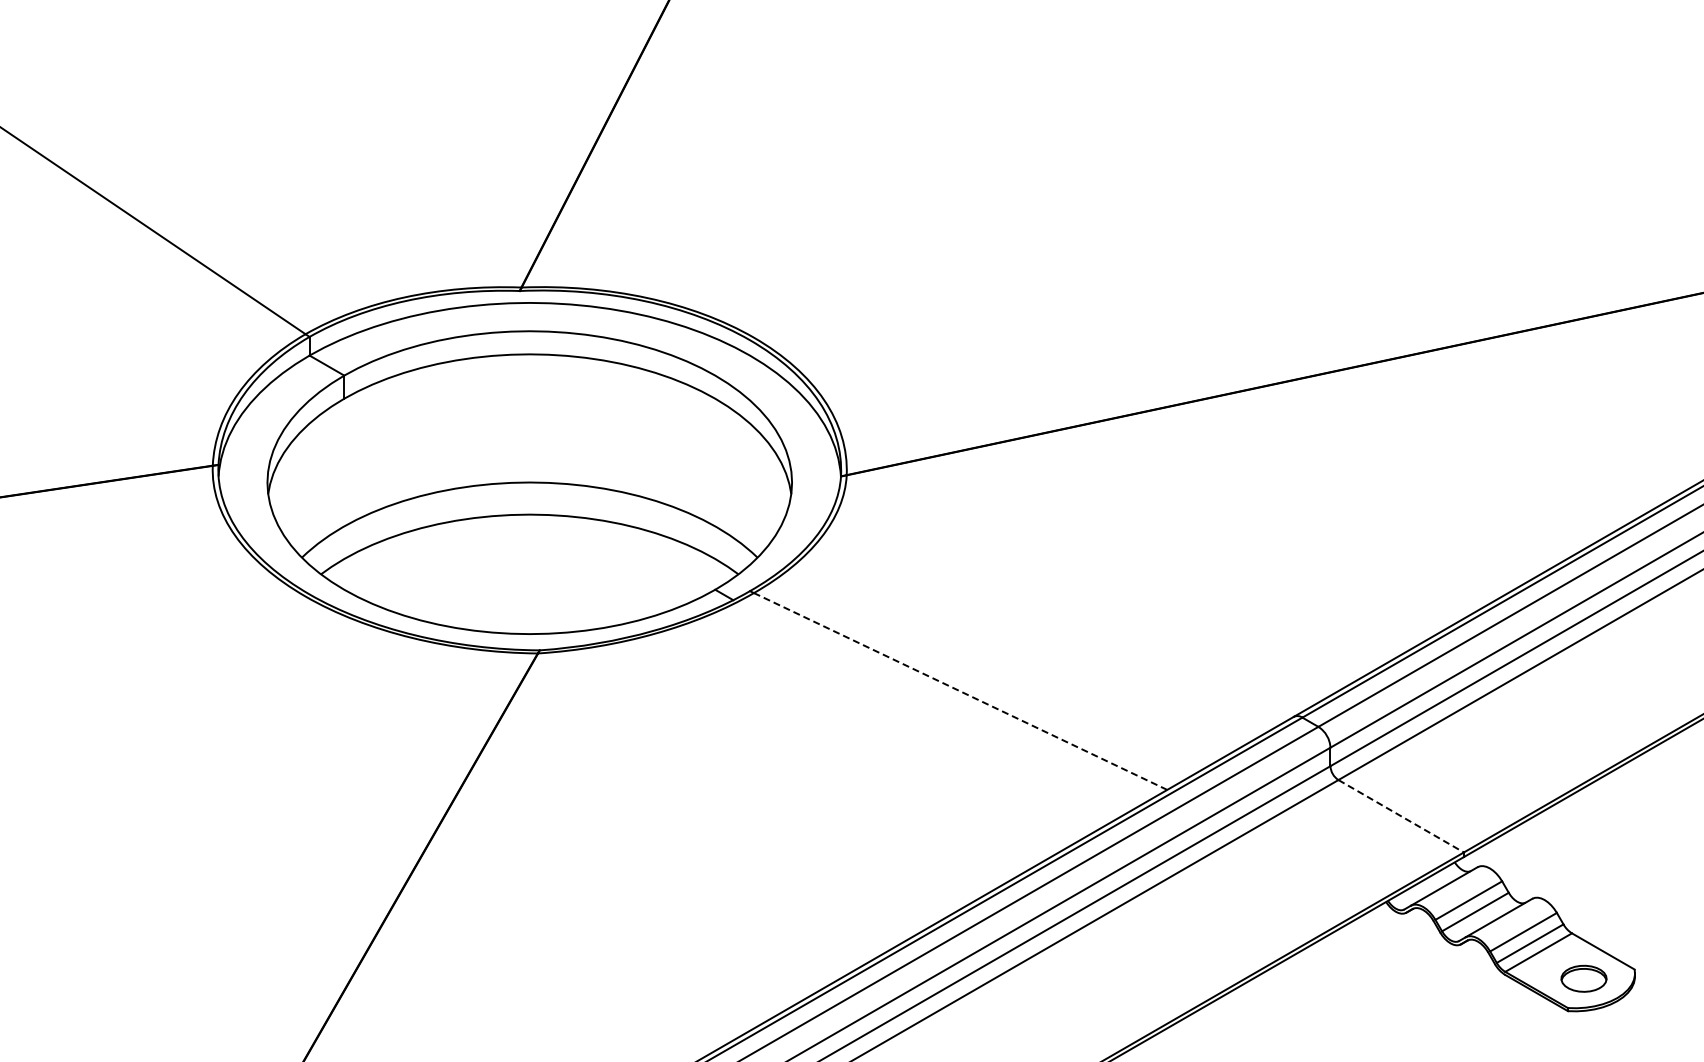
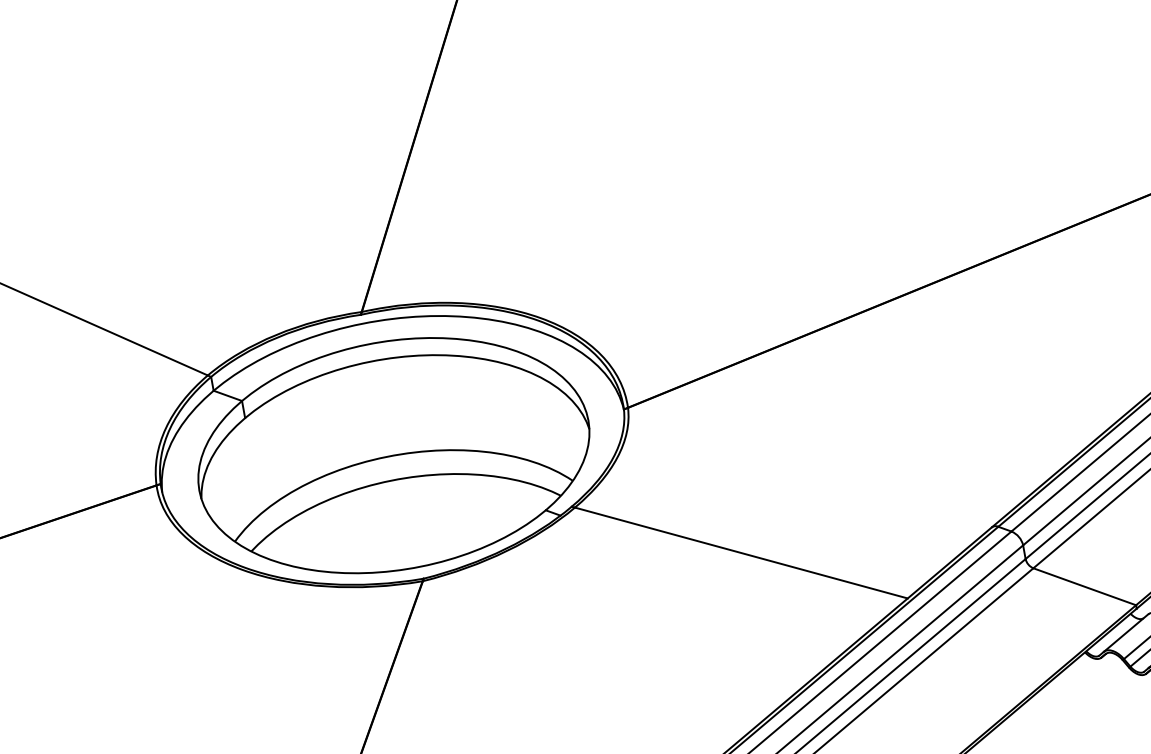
line: (960, 691) -> (741, 553), dashed -> solid
line: (1401, 816) -> (1085, 586), dashed -> solid

